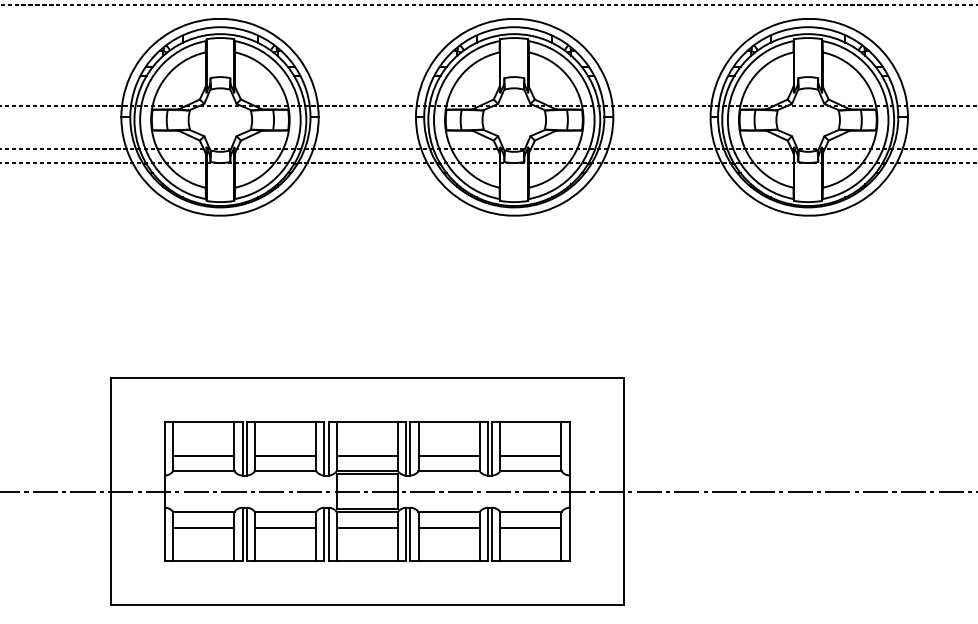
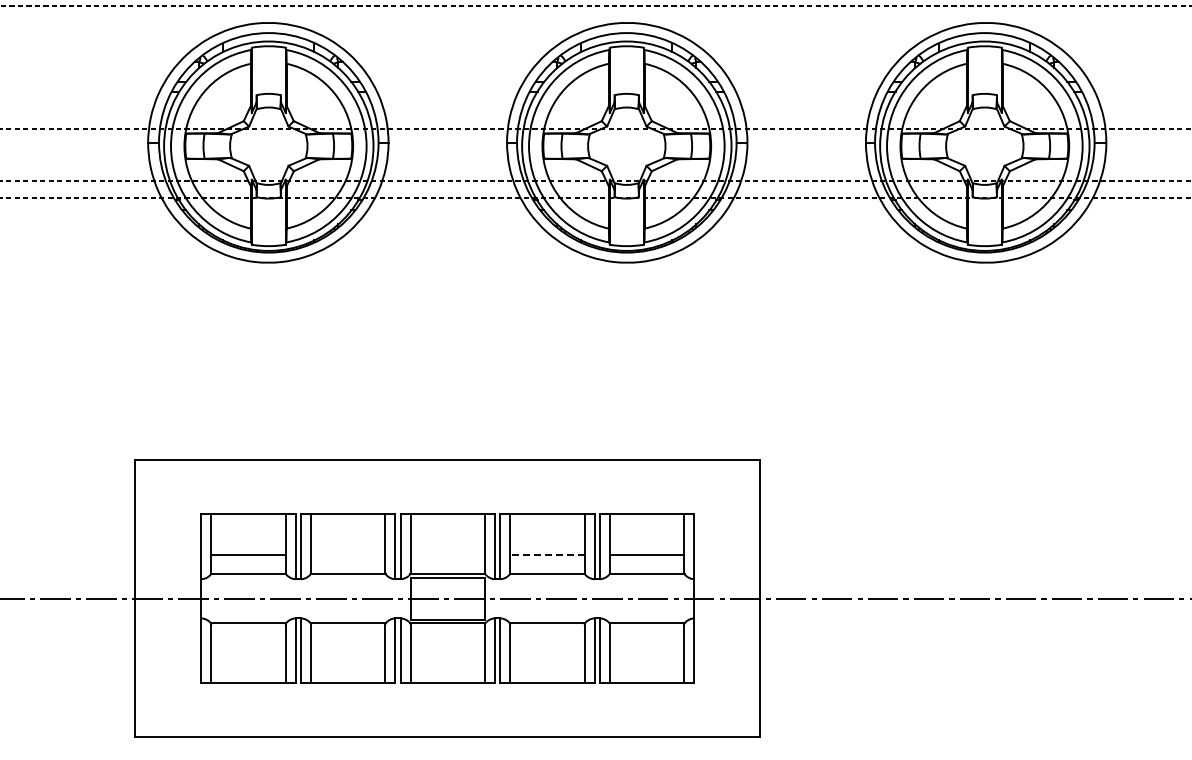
line: (285, 455) -> (348, 554), removed
line: (367, 455) -> (447, 554), removed
line: (448, 455) -> (546, 554), solid -> dashed
line: (203, 527) -> (248, 642), removed
line: (285, 527) -> (348, 642), removed
line: (367, 527) -> (447, 642), removed
line: (449, 527) -> (547, 642), removed
line: (530, 527) -> (646, 642), removed

